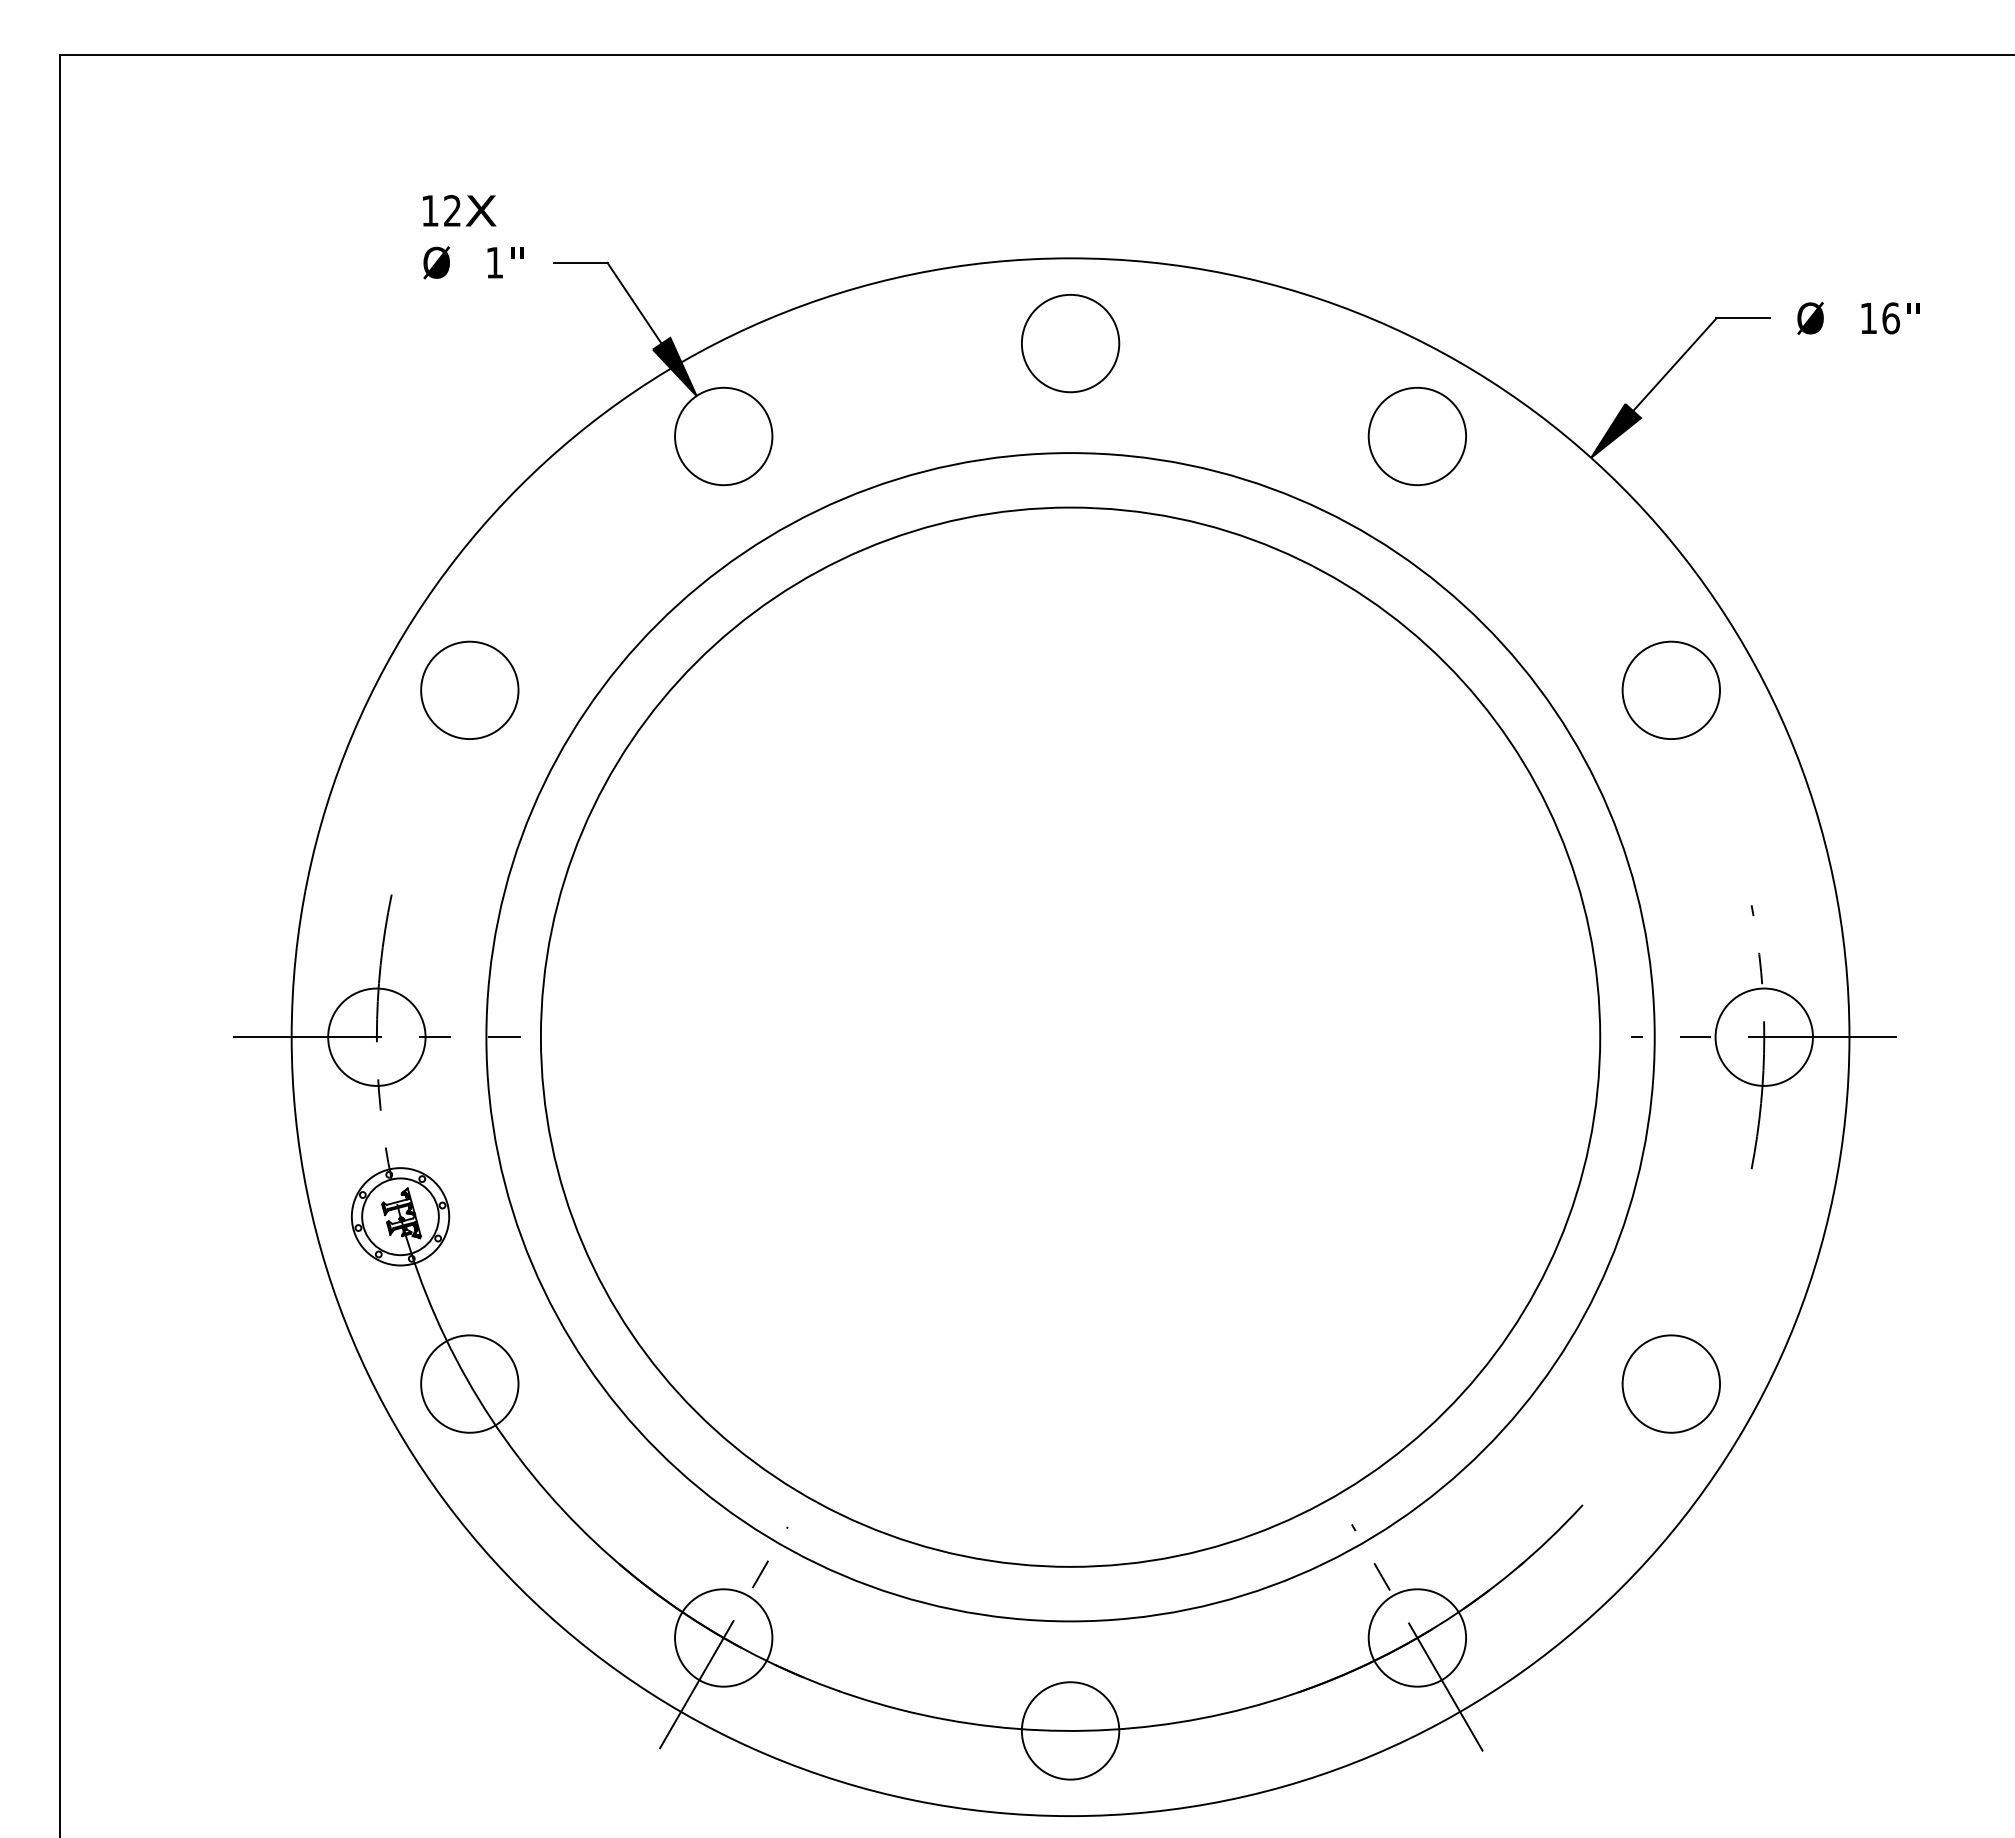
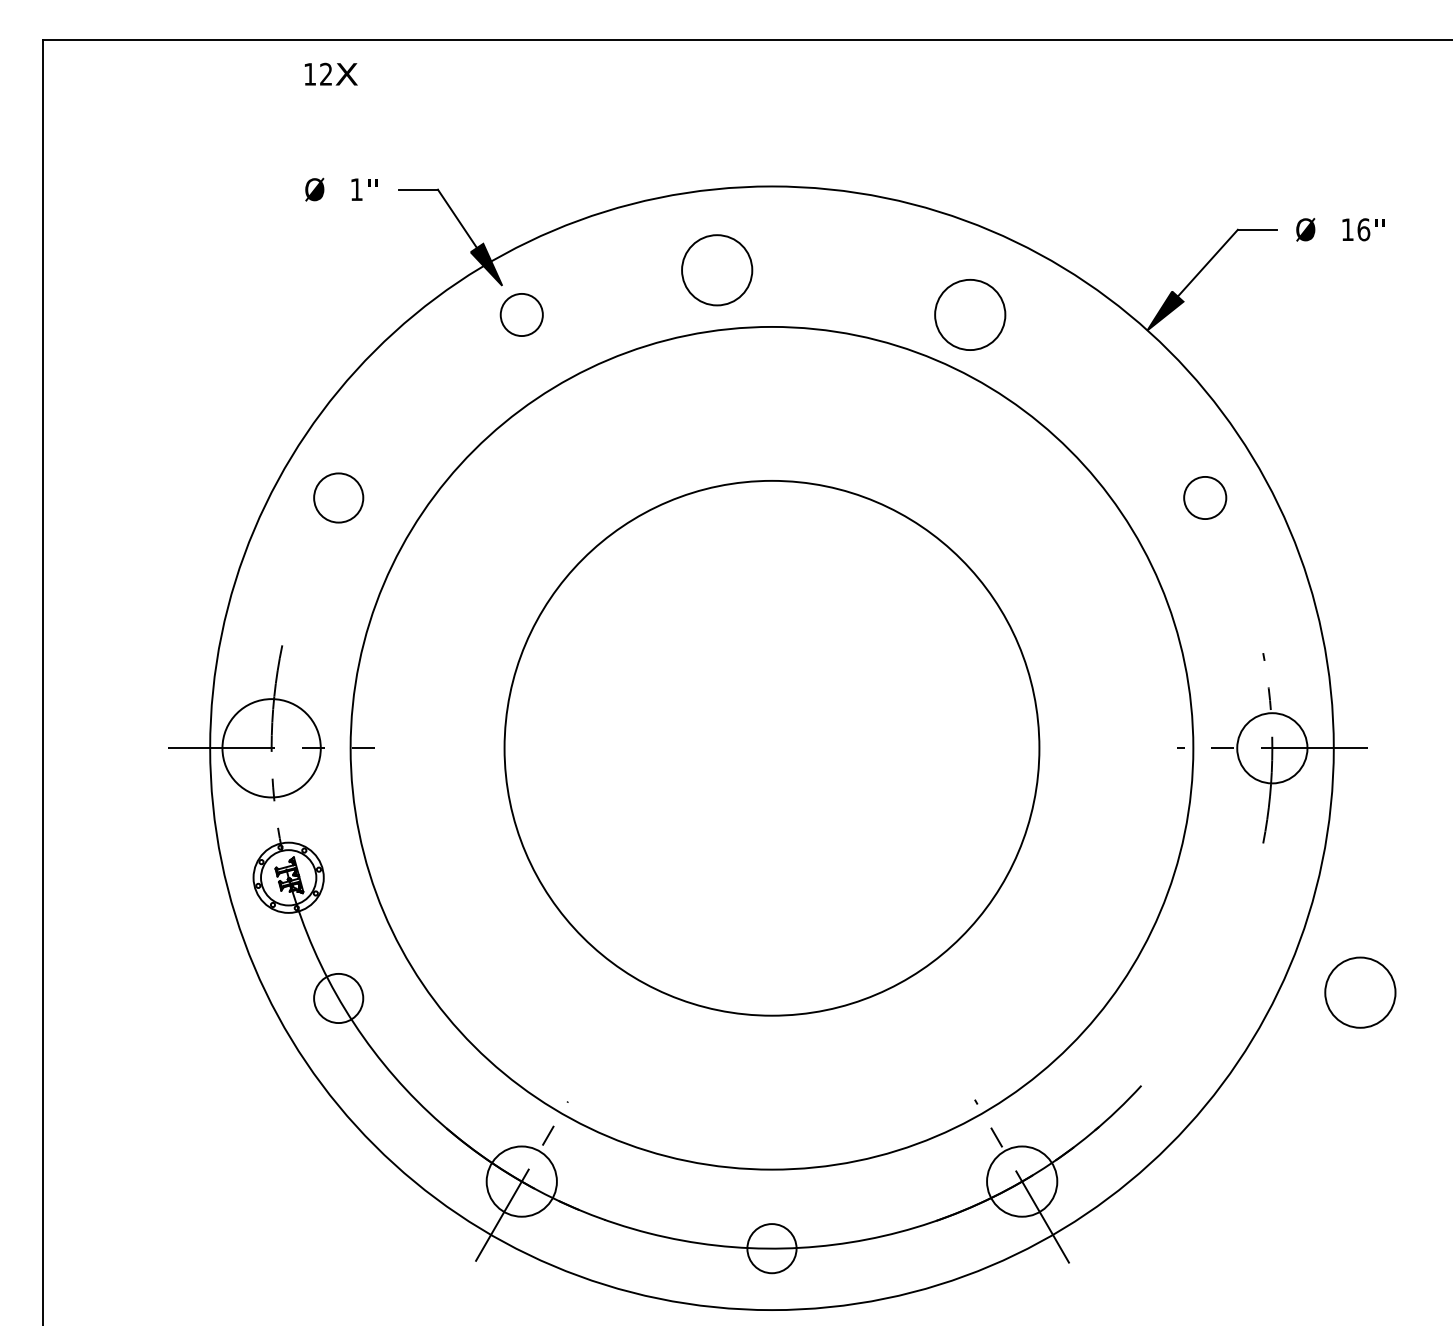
text: (459, 210) -> (331, 74), moved
circle: (1070, 343) -> (717, 270), moved
circle: (723, 436) -> (521, 314), size x0.6
circle: (1416, 436) -> (969, 314), moved
circle: (469, 689) -> (338, 497), size x0.7
circle: (1670, 689) -> (1204, 497), size x0.6
circle: (376, 1036) -> (271, 747), size x1.4
circle: (1070, 1036) -> (771, 747), size x0.7
circle: (469, 1383) -> (338, 998), size x0.7
circle: (1670, 1383) -> (1359, 992), moved
circle: (1070, 1730) -> (771, 1248), size x0.7

